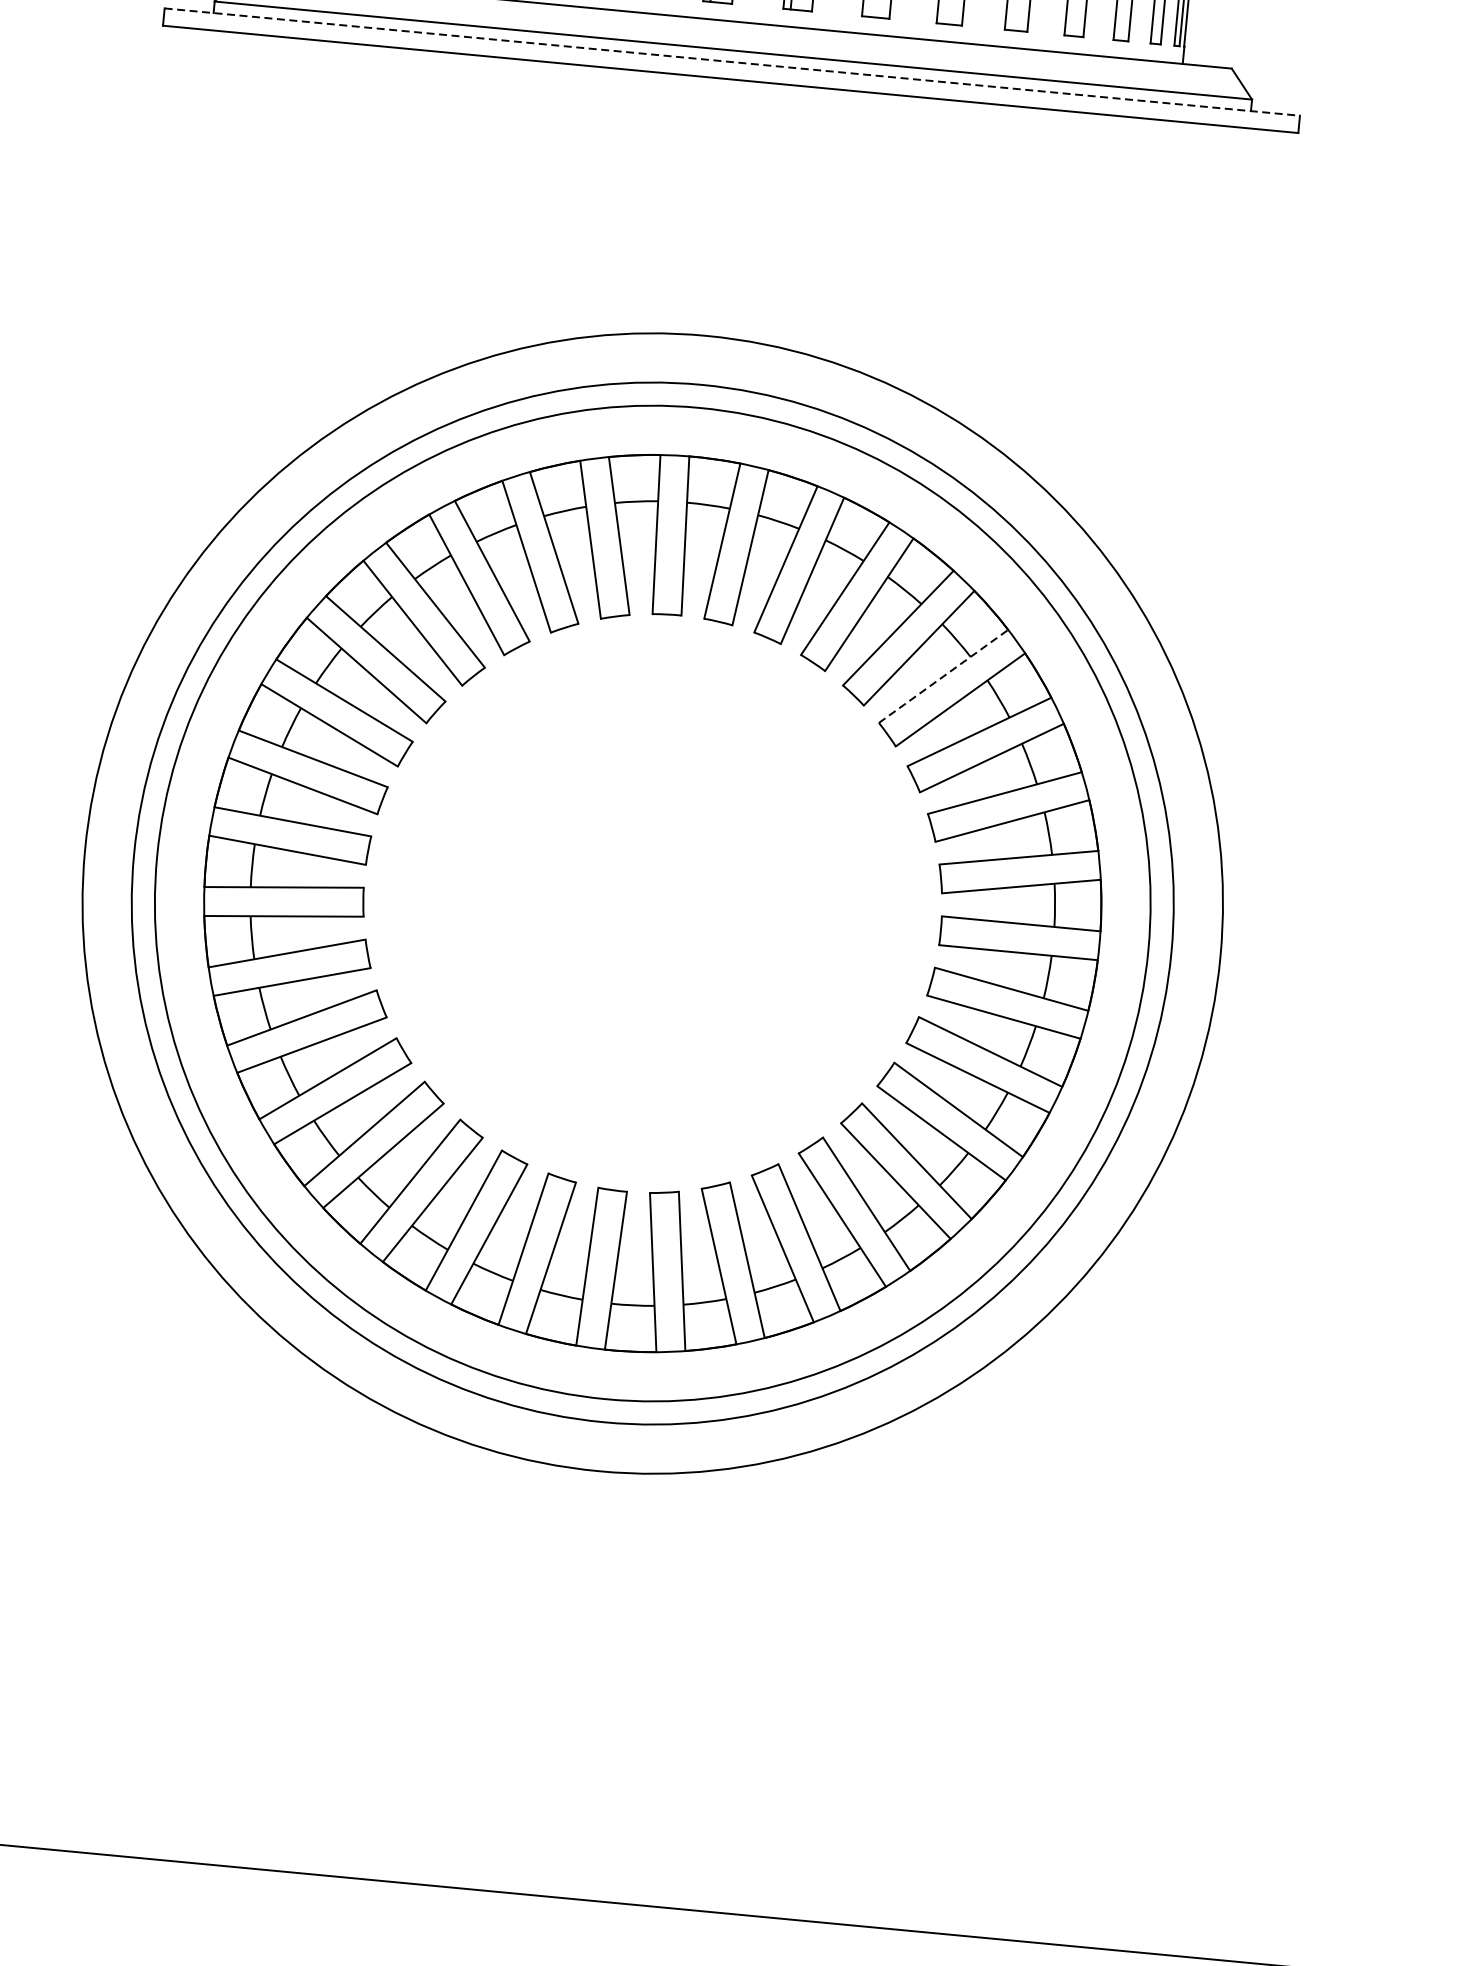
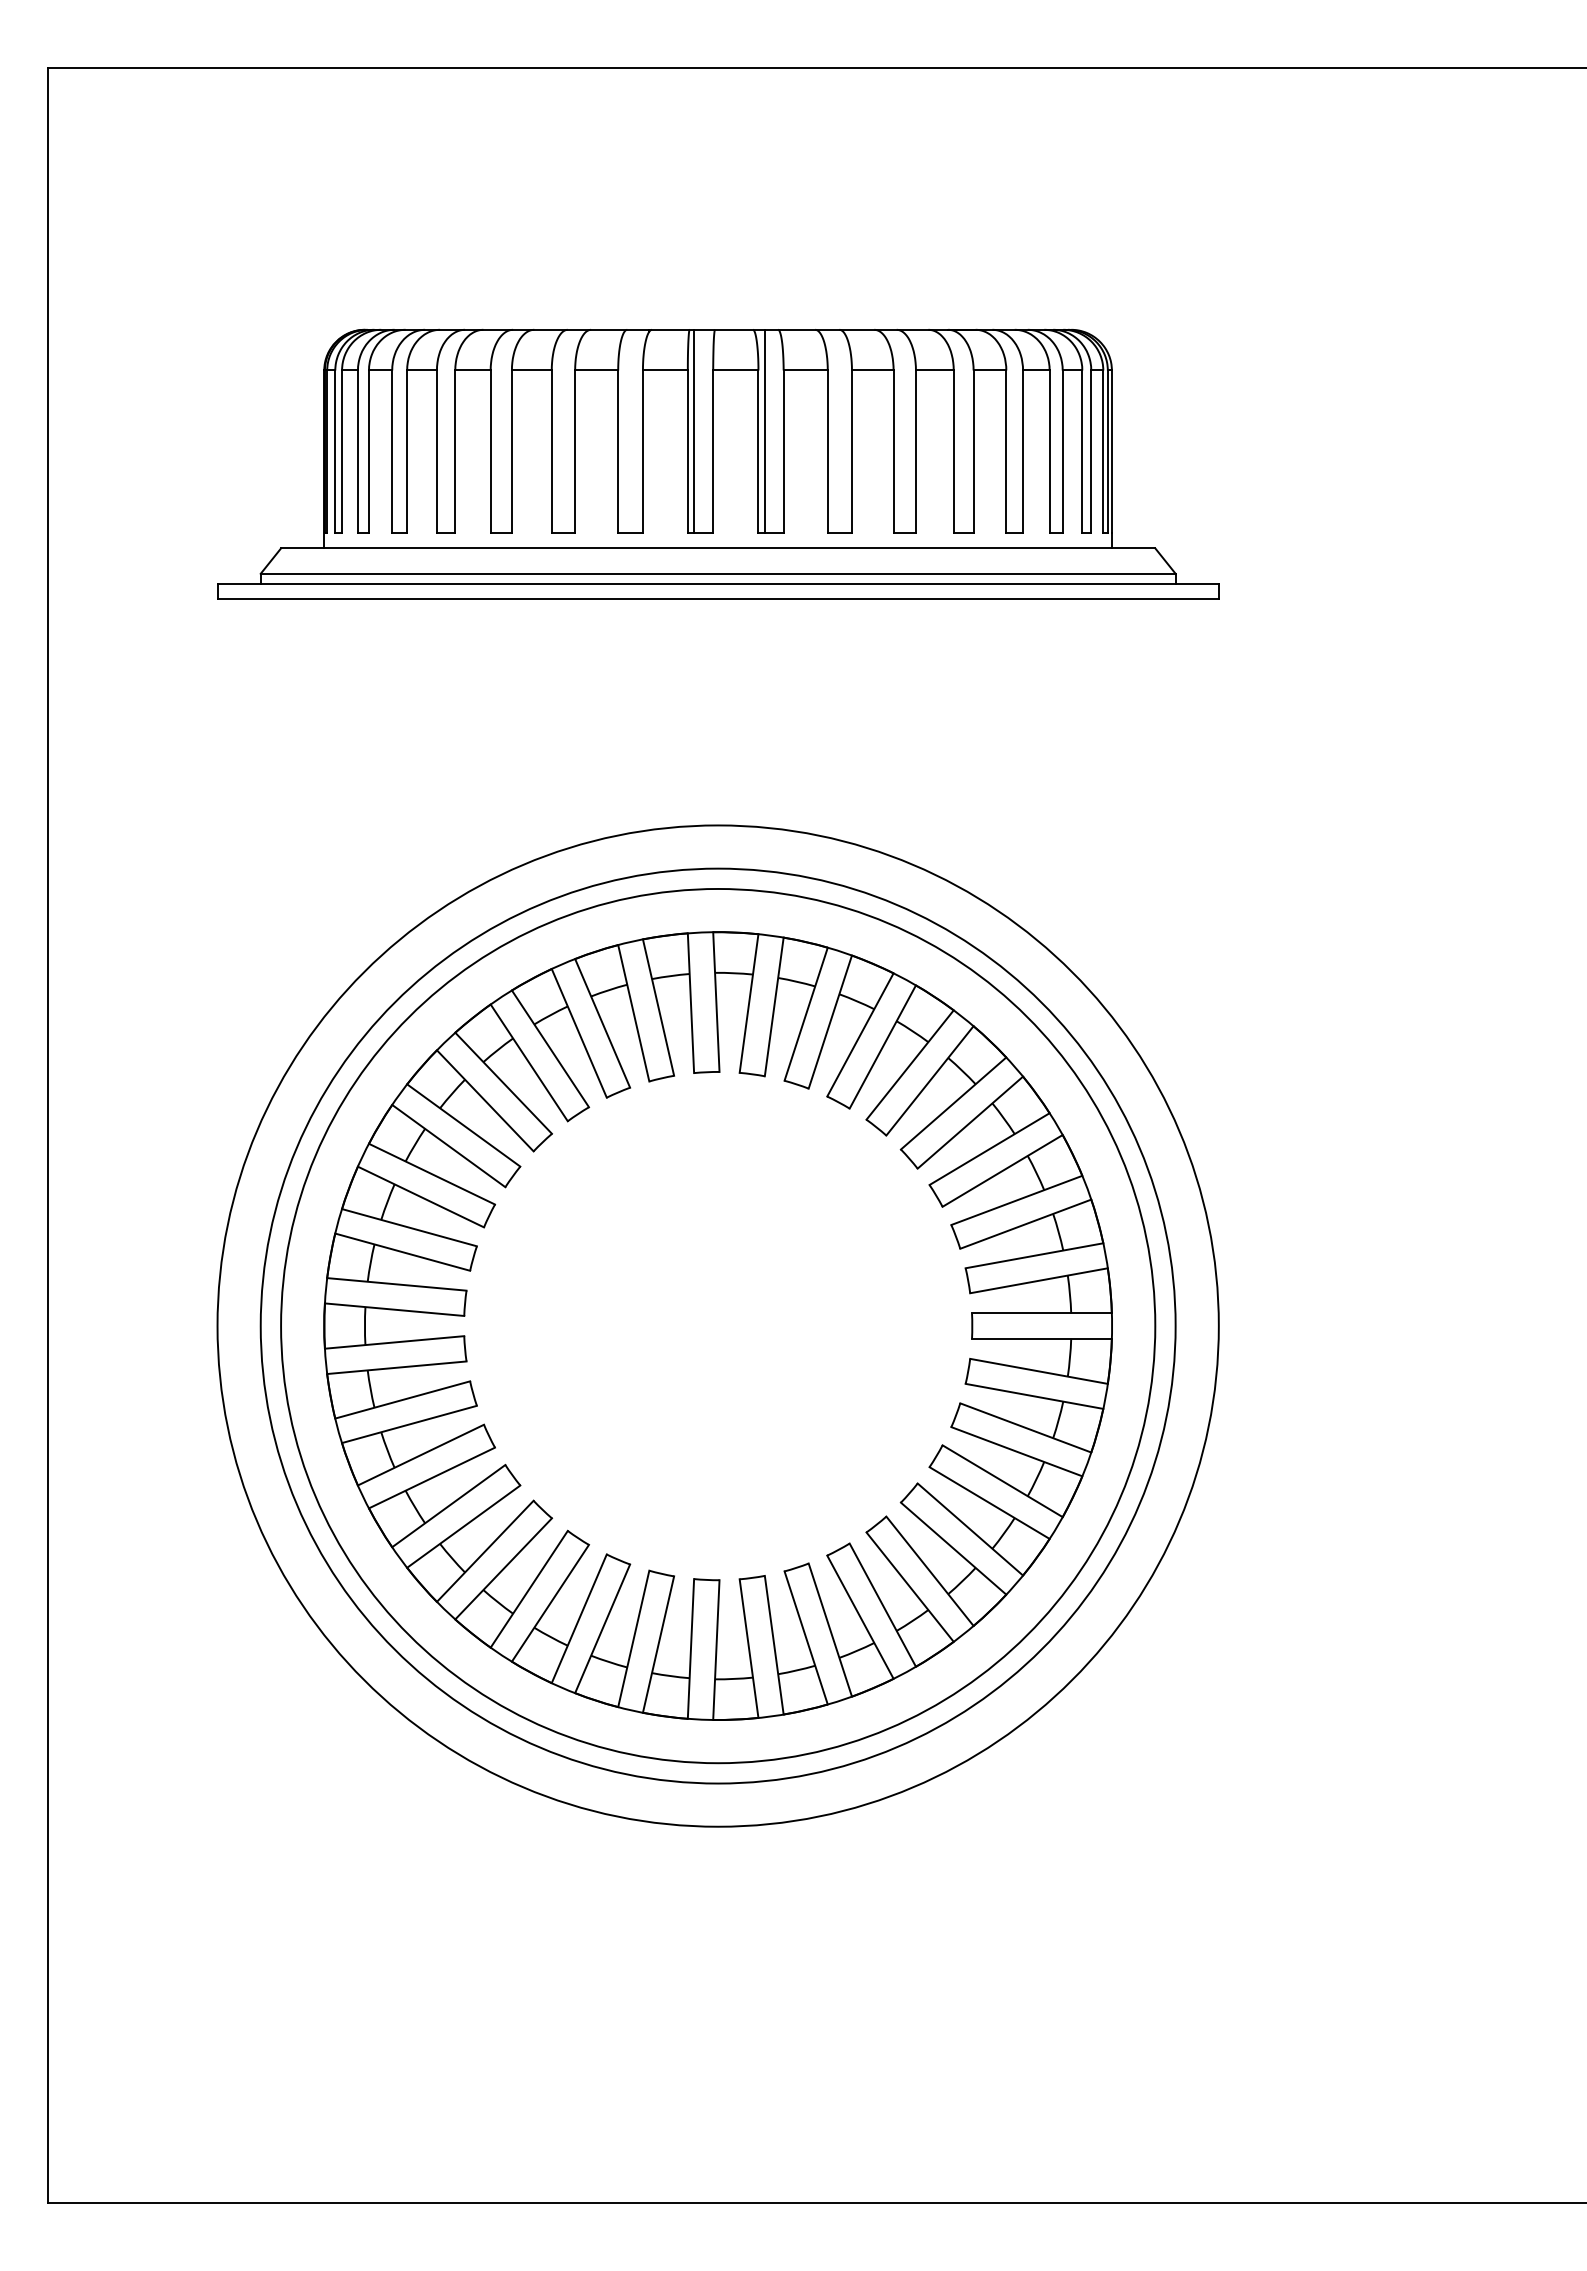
line: (732, 61) -> (718, 583), dashed -> solid
line: (943, 676) -> (953, 1103), dashed -> solid

